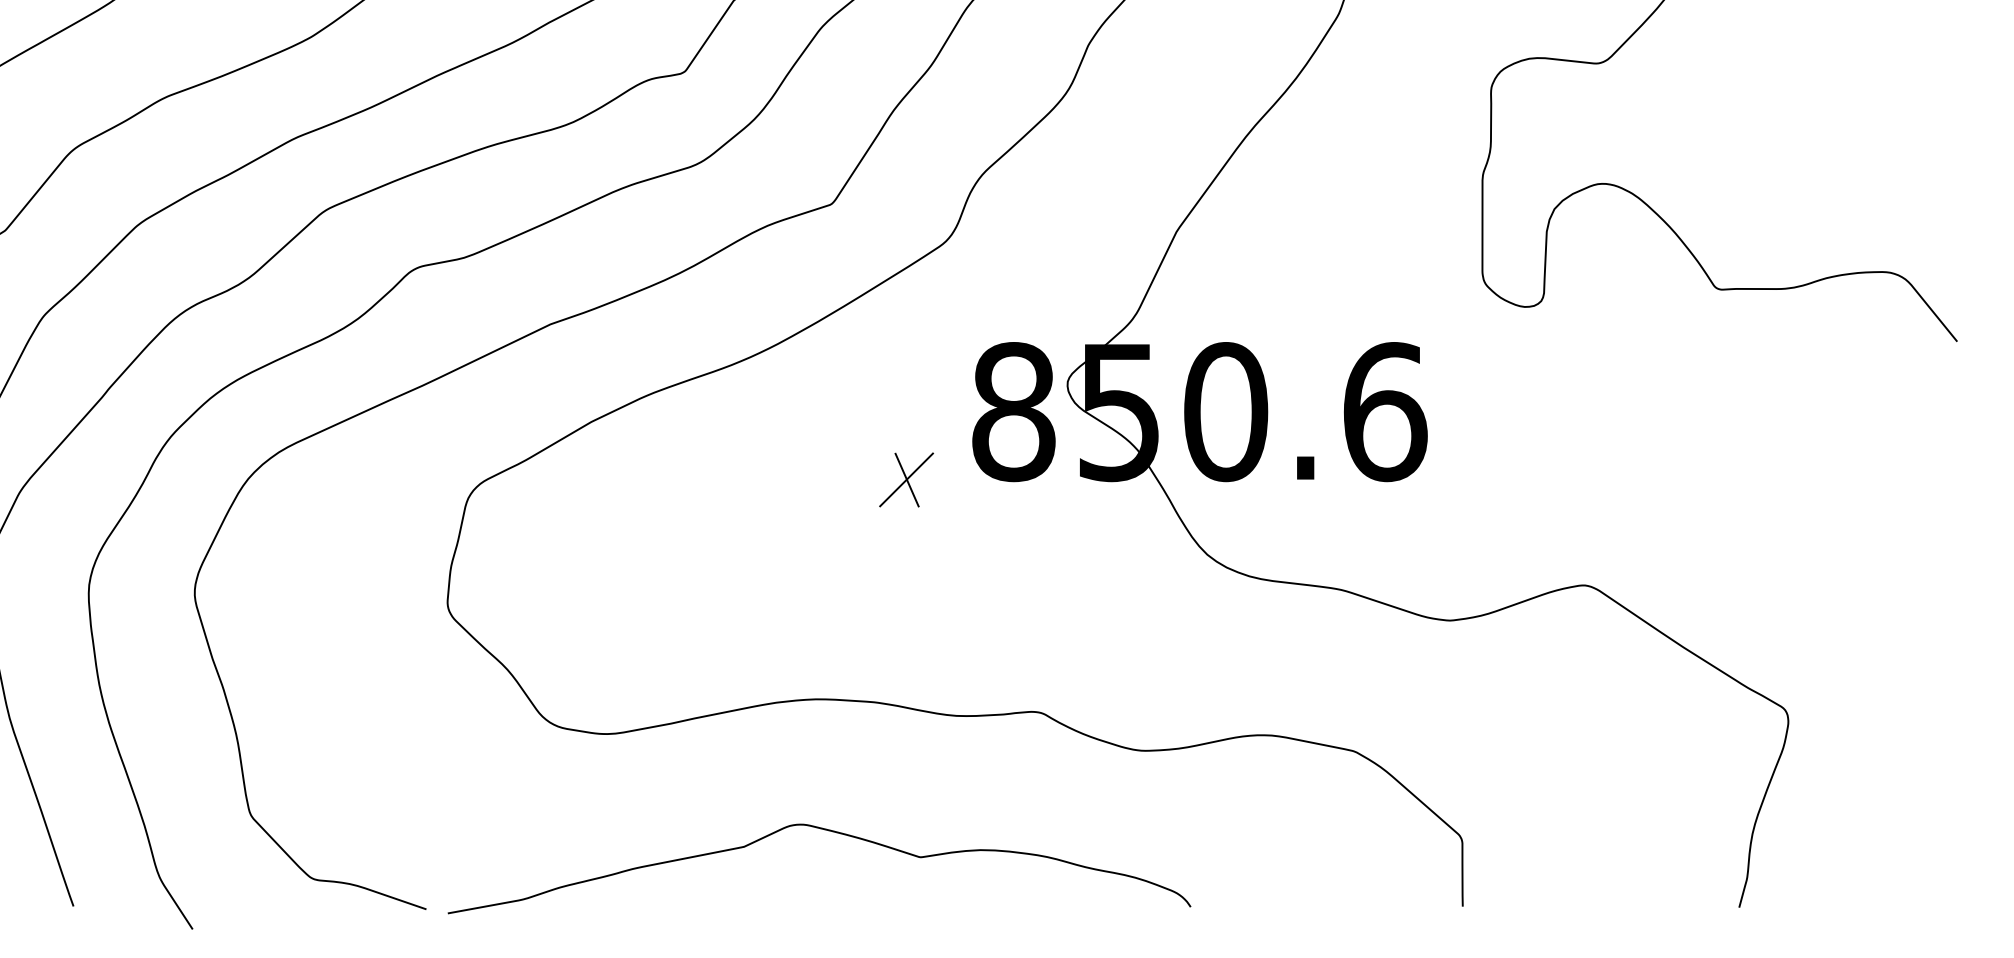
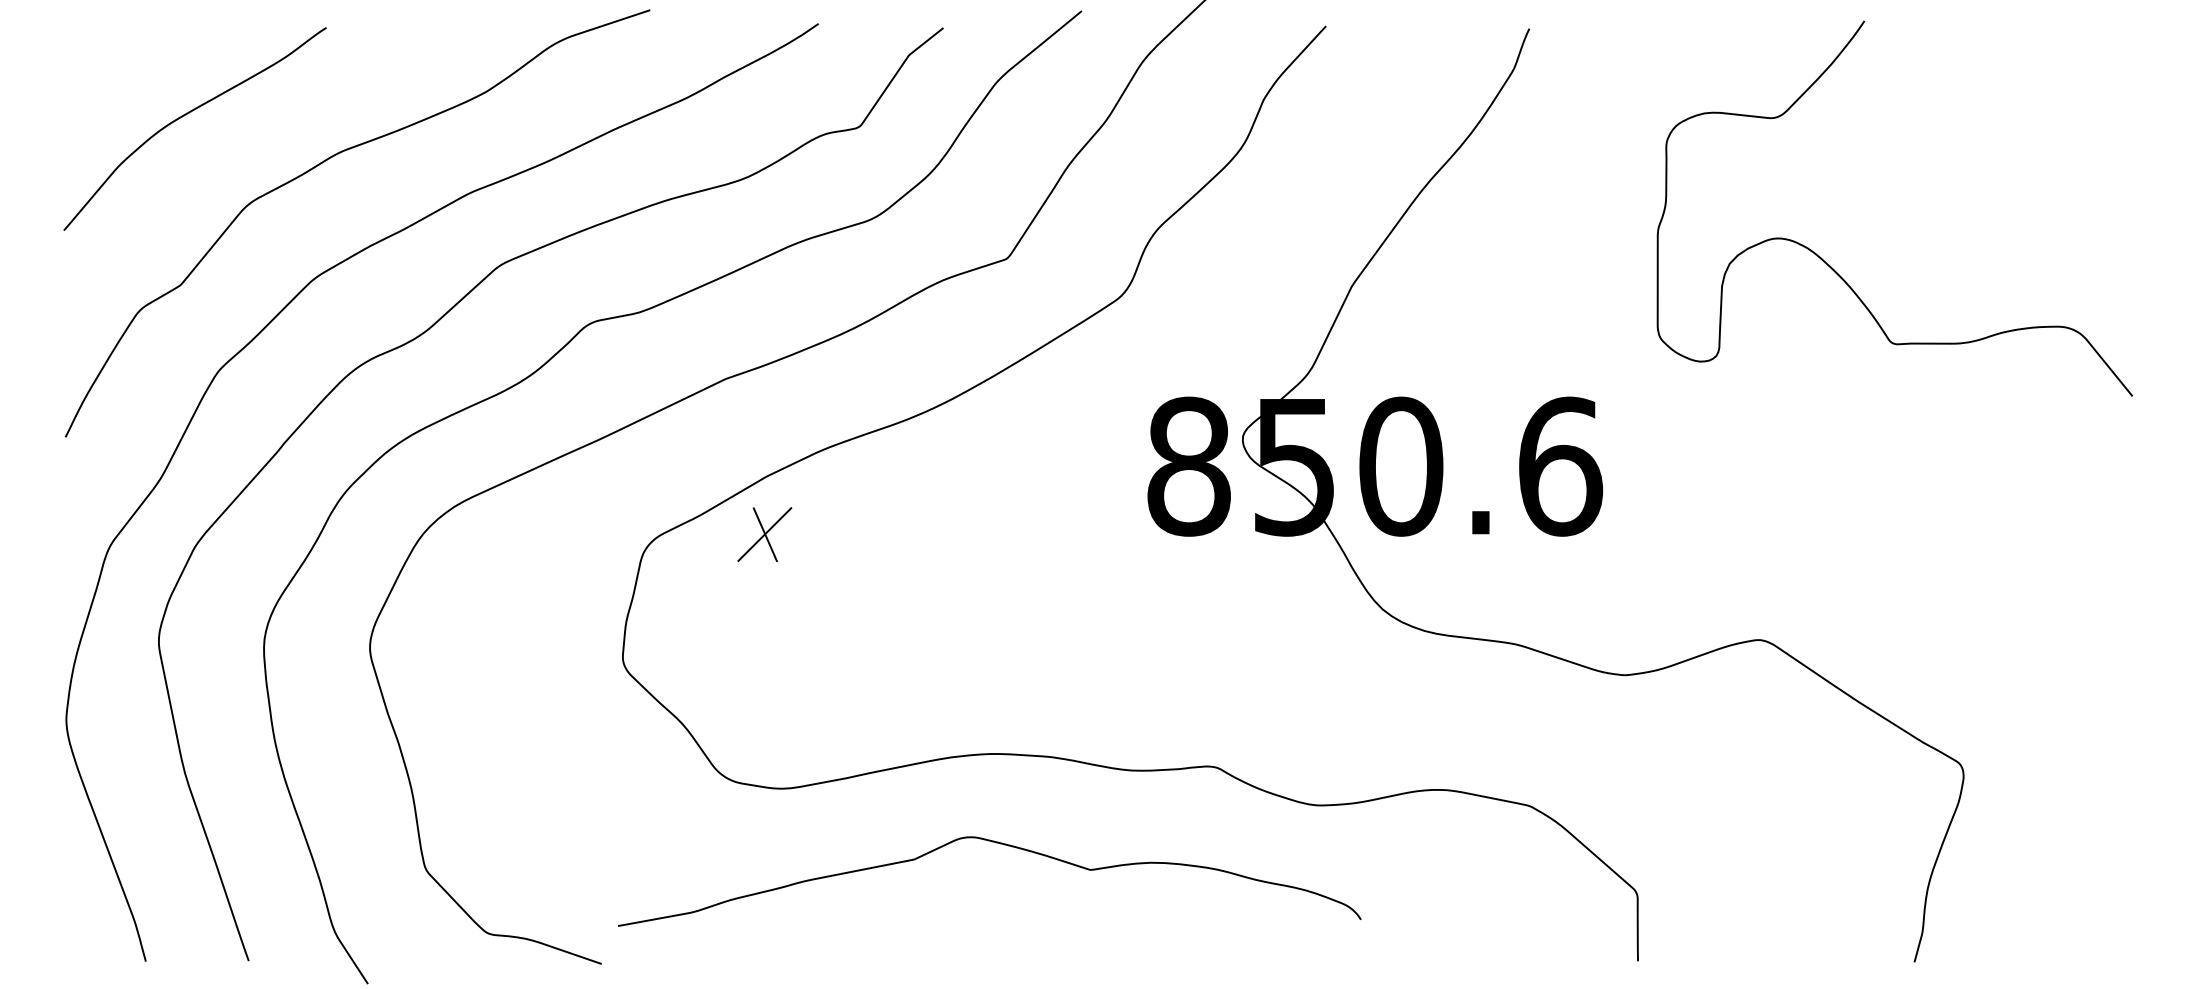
part: (906, 479) -> (764, 534), moved
curve: (830, 831) -> (1000, 844), moved

